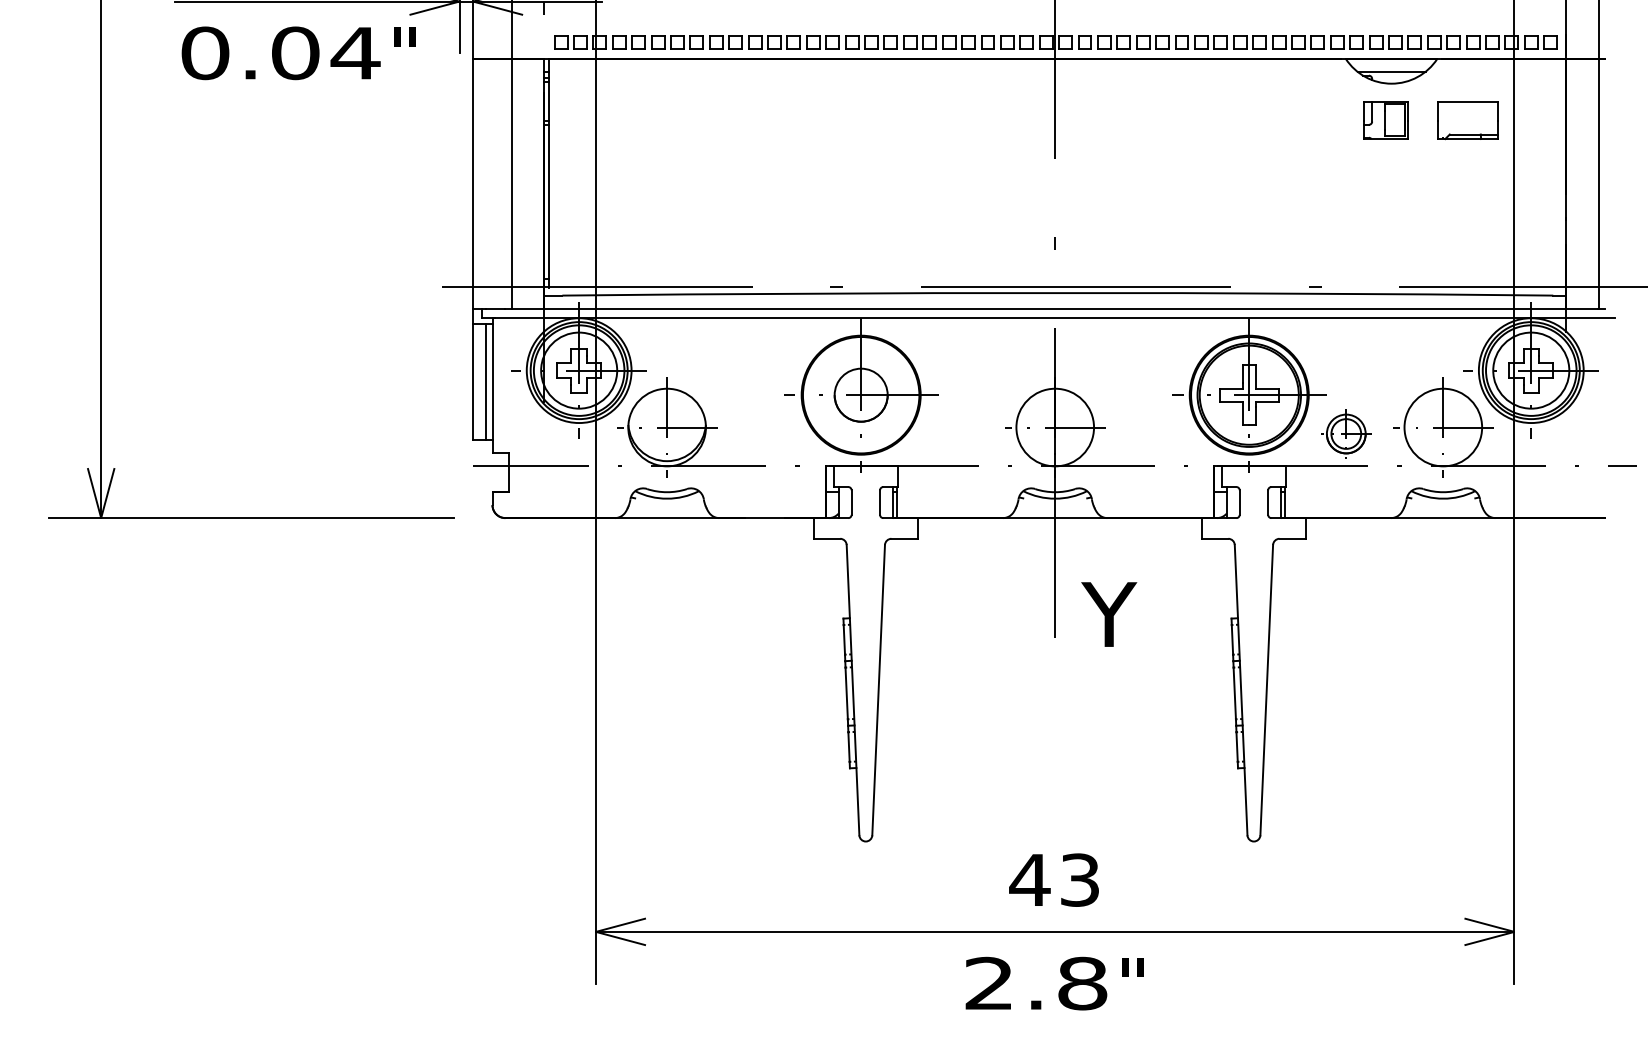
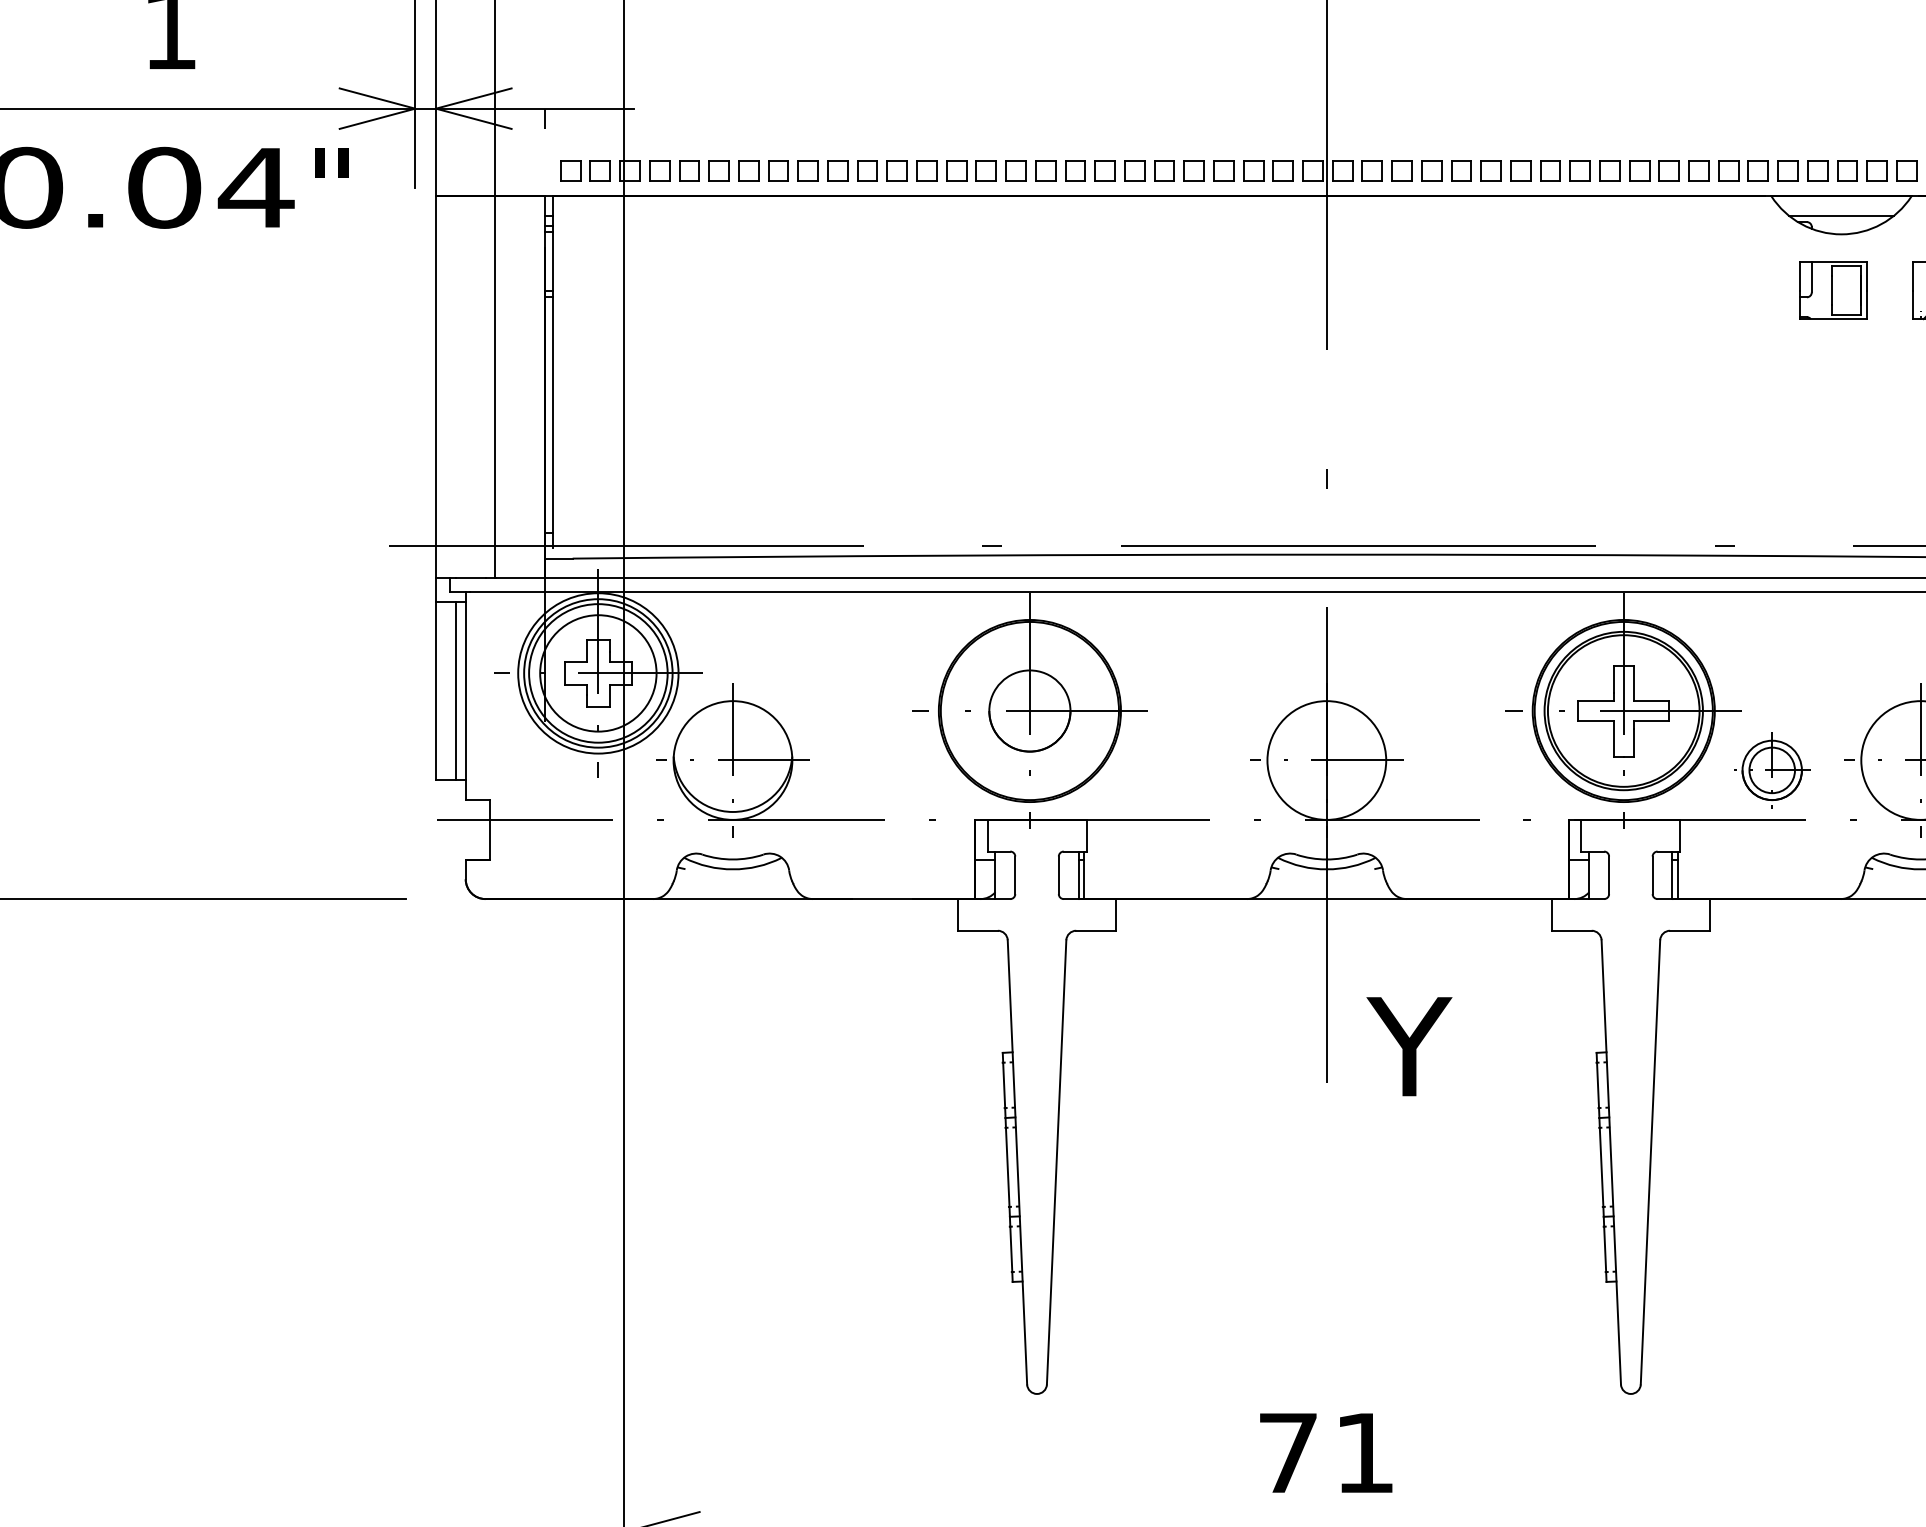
text: (1053, 879) -> (1324, 1452), 43 -> 71

